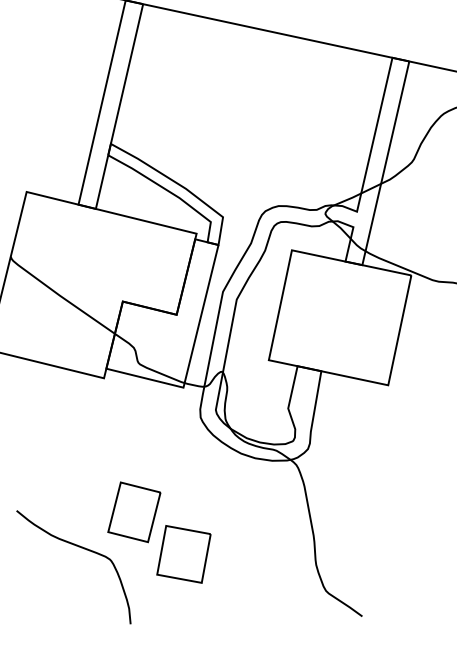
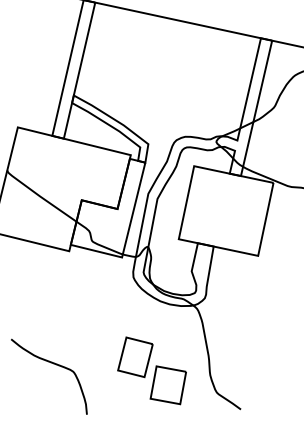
part: (158, 532) -> (151, 370), moved

